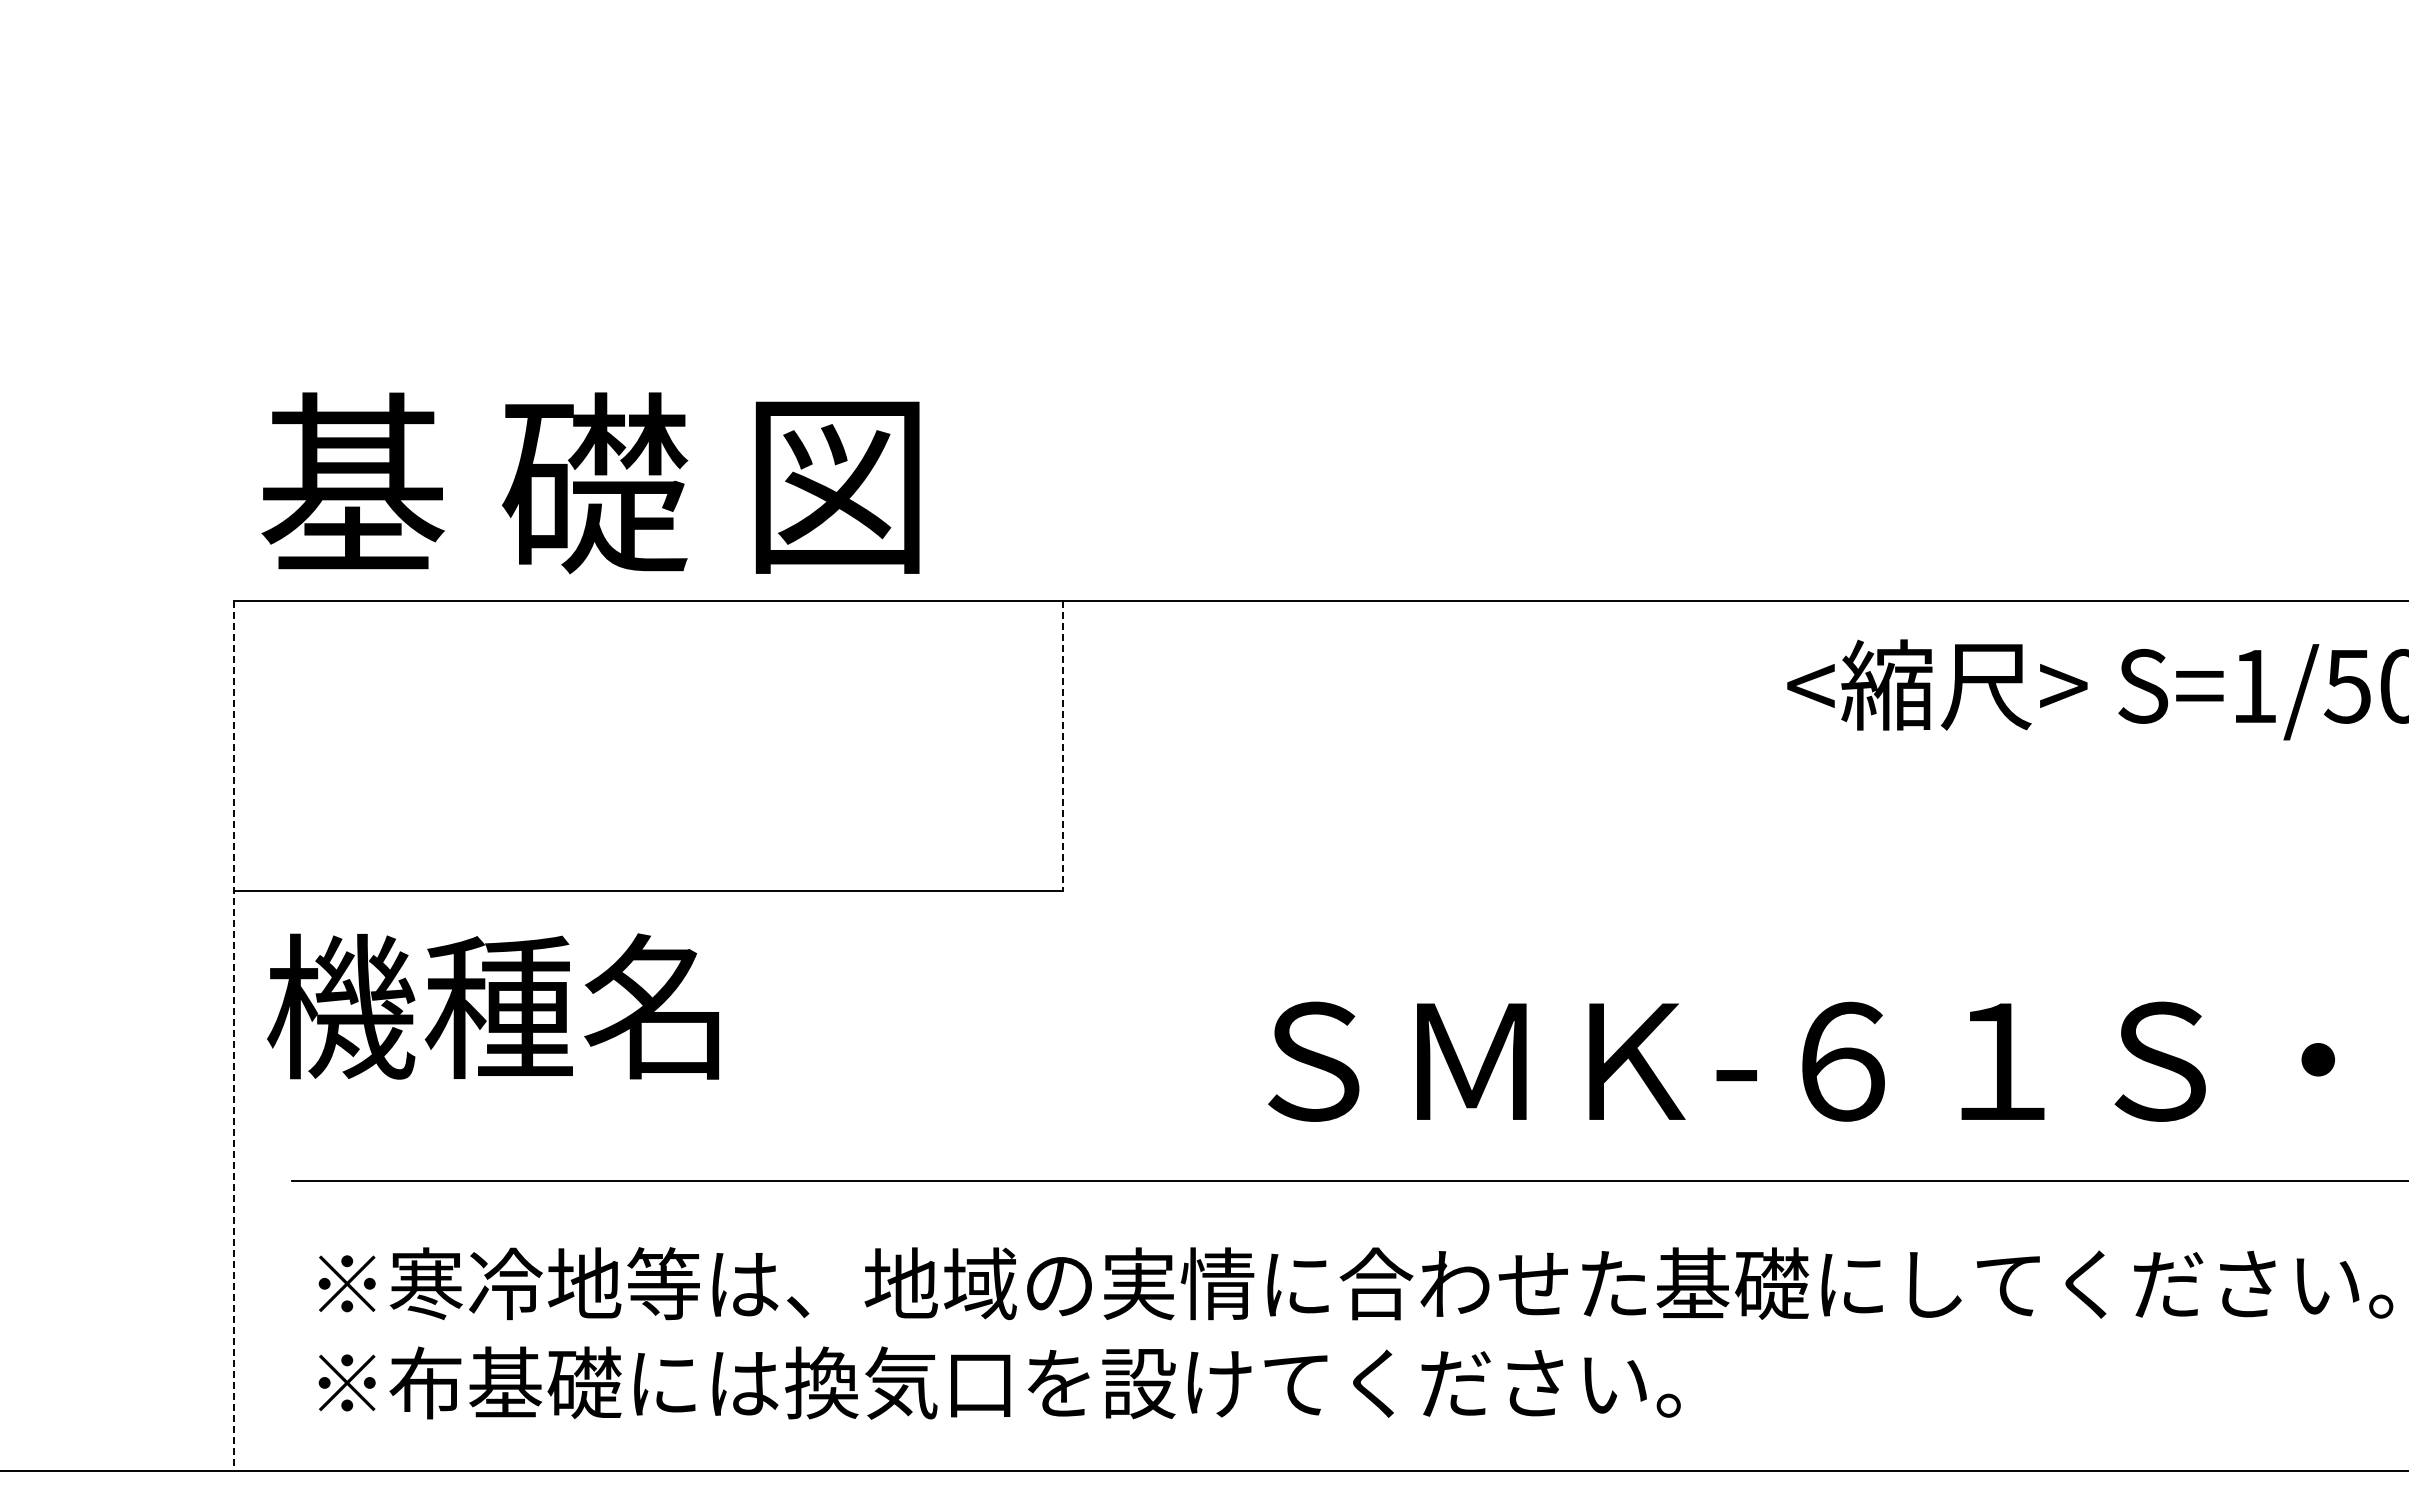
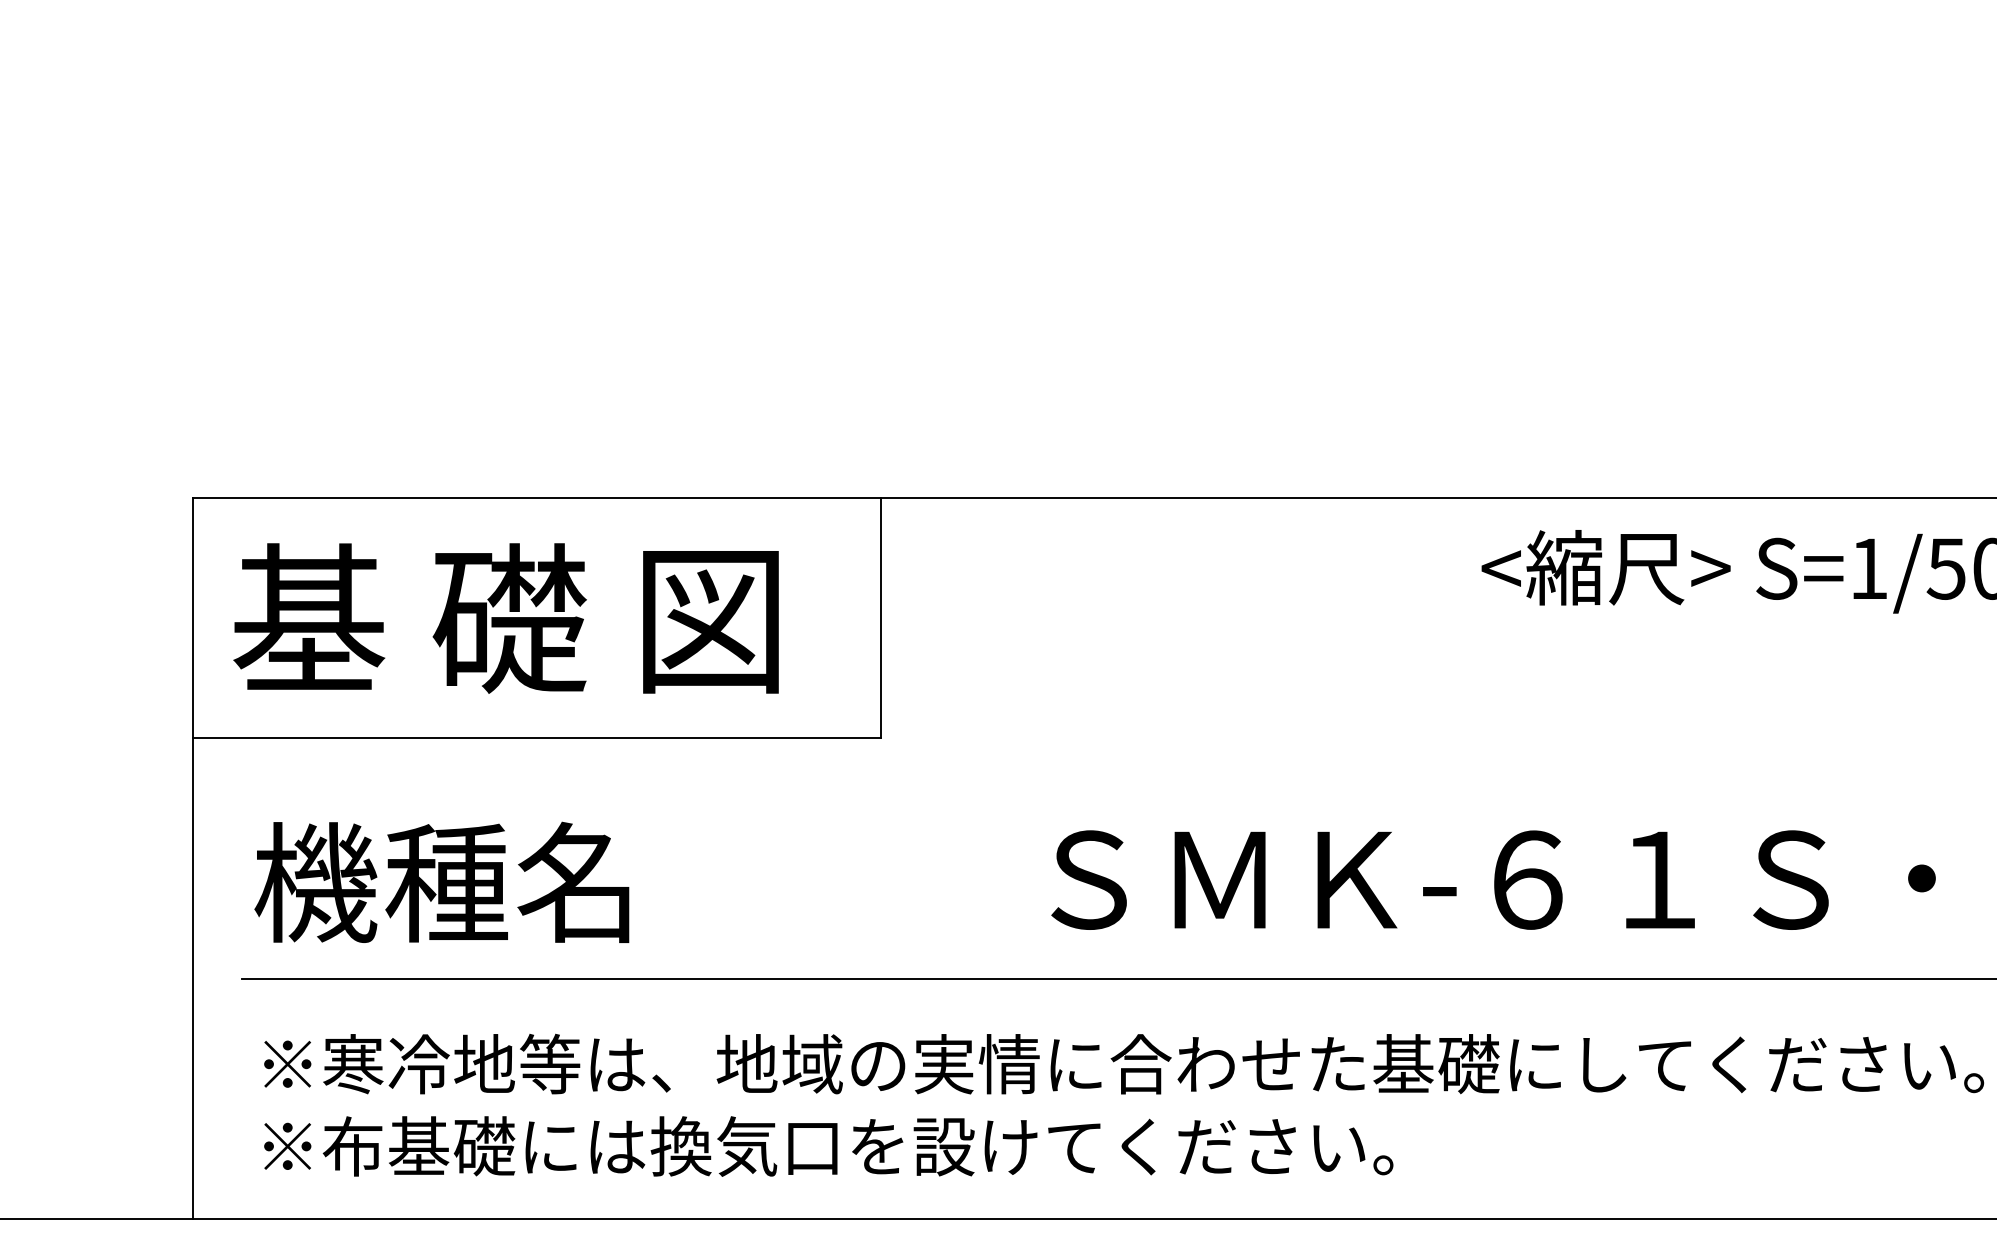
text: (590, 483) -> (506, 618), moved
line: (1063, 746) -> (881, 618), dashed -> solid
text: (493, 1006) -> (442, 882), moved
line: (233, 1036) -> (193, 859), dashed -> solid

